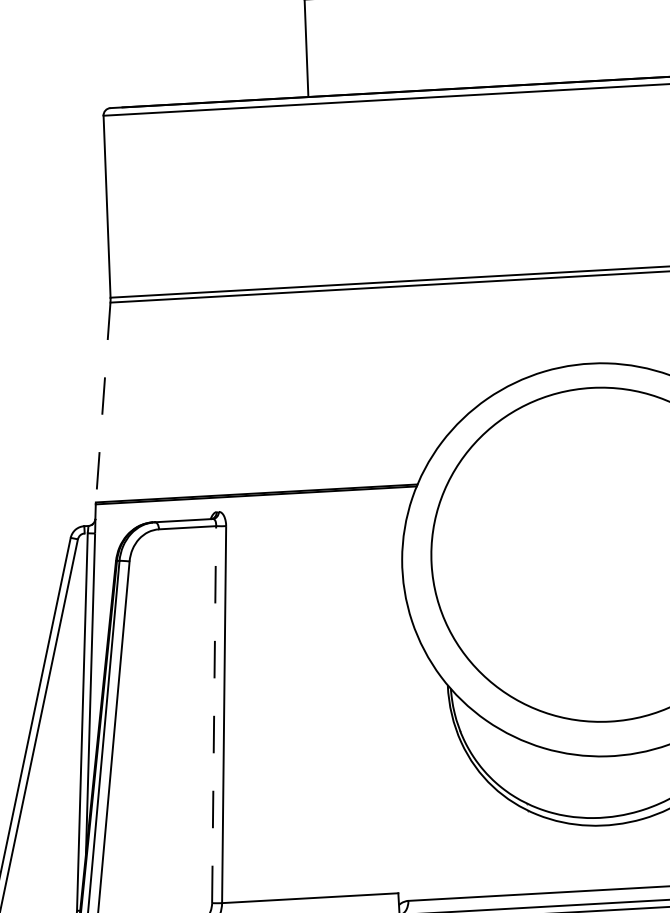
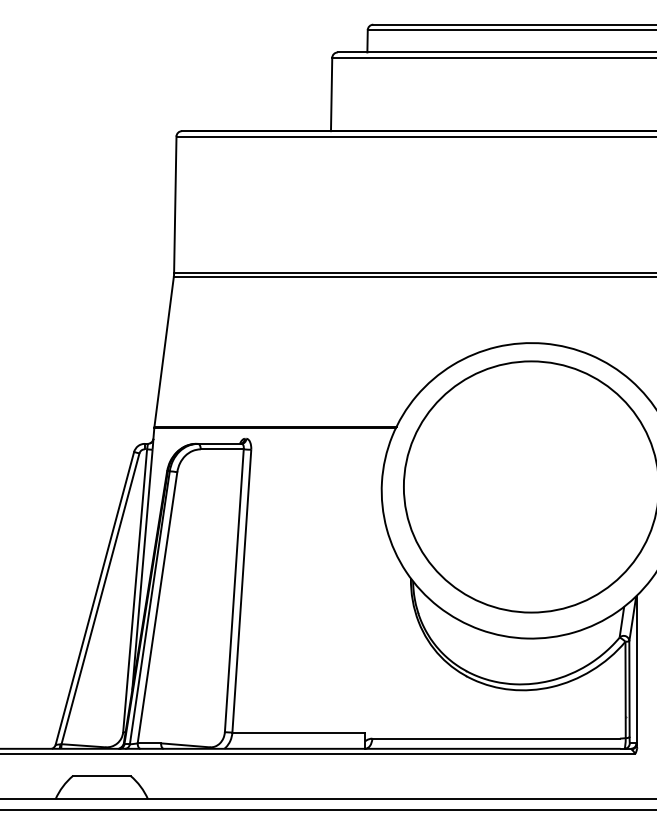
line: (103, 403) -> (164, 352), dashed -> solid
line: (214, 714) -> (234, 590), dashed -> solid

